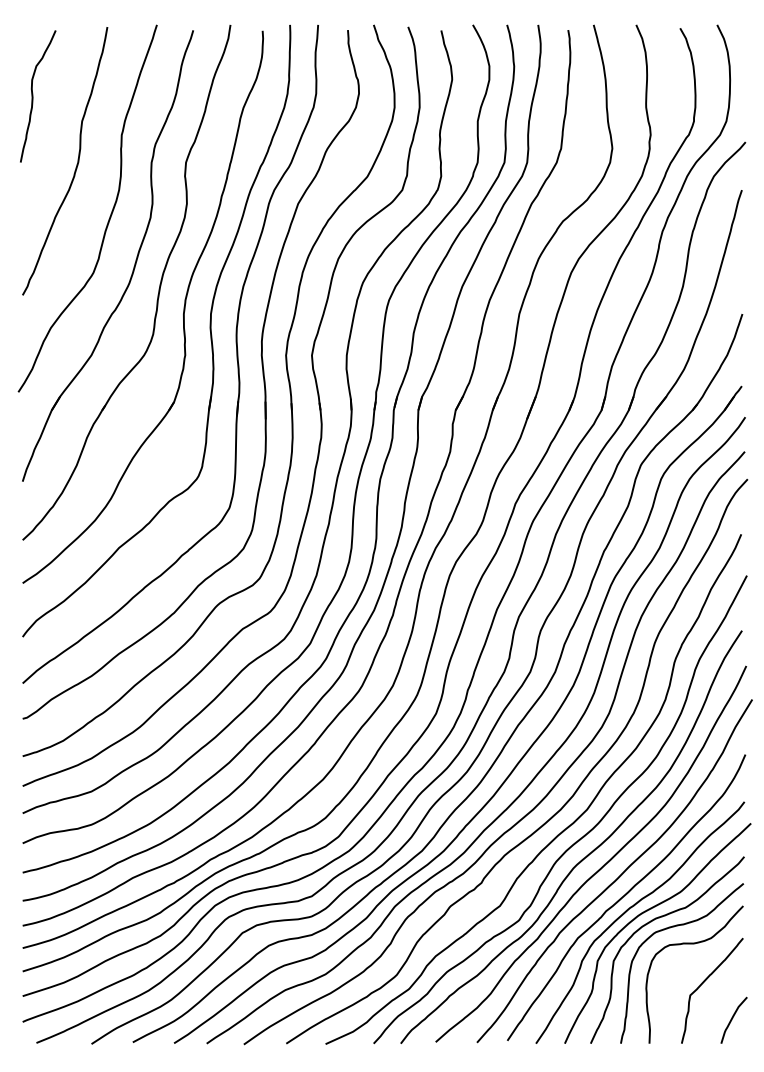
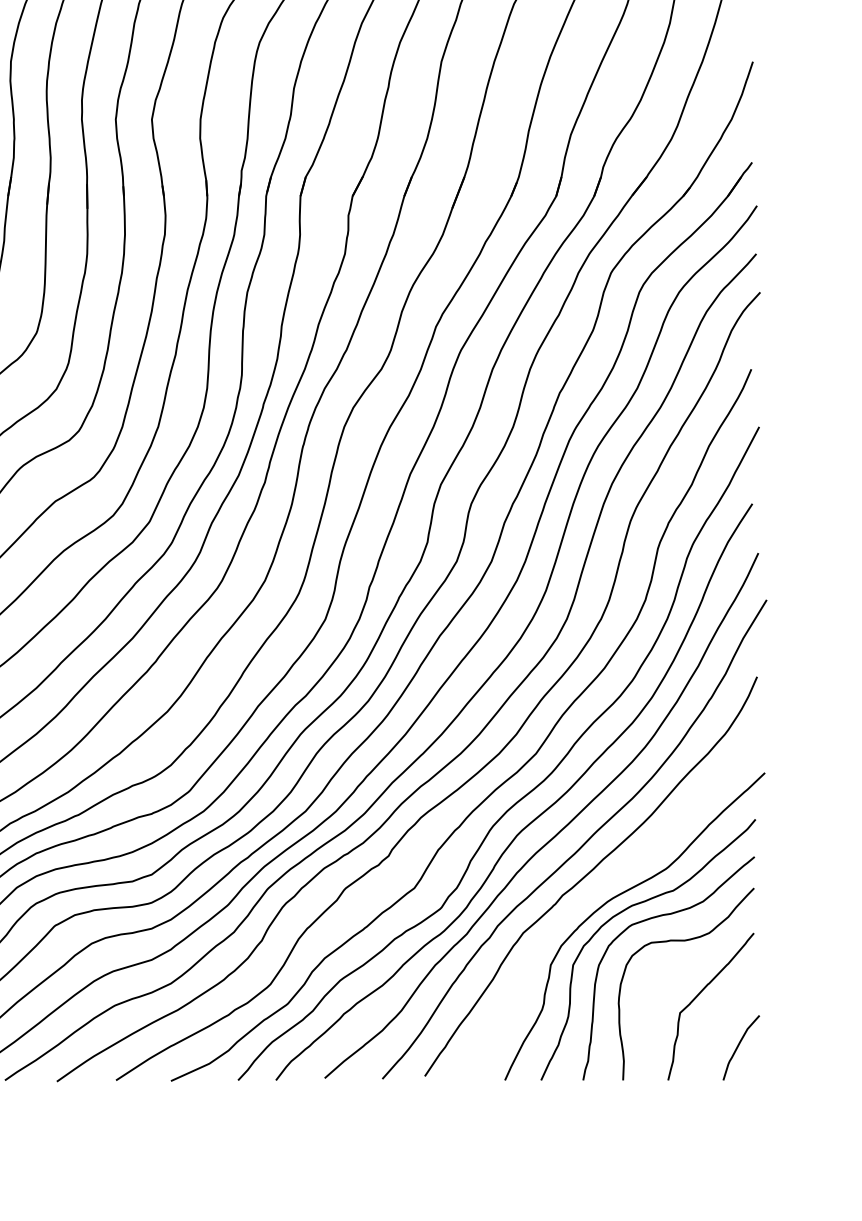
curve: (631, 908) -> (598, 891), removed

